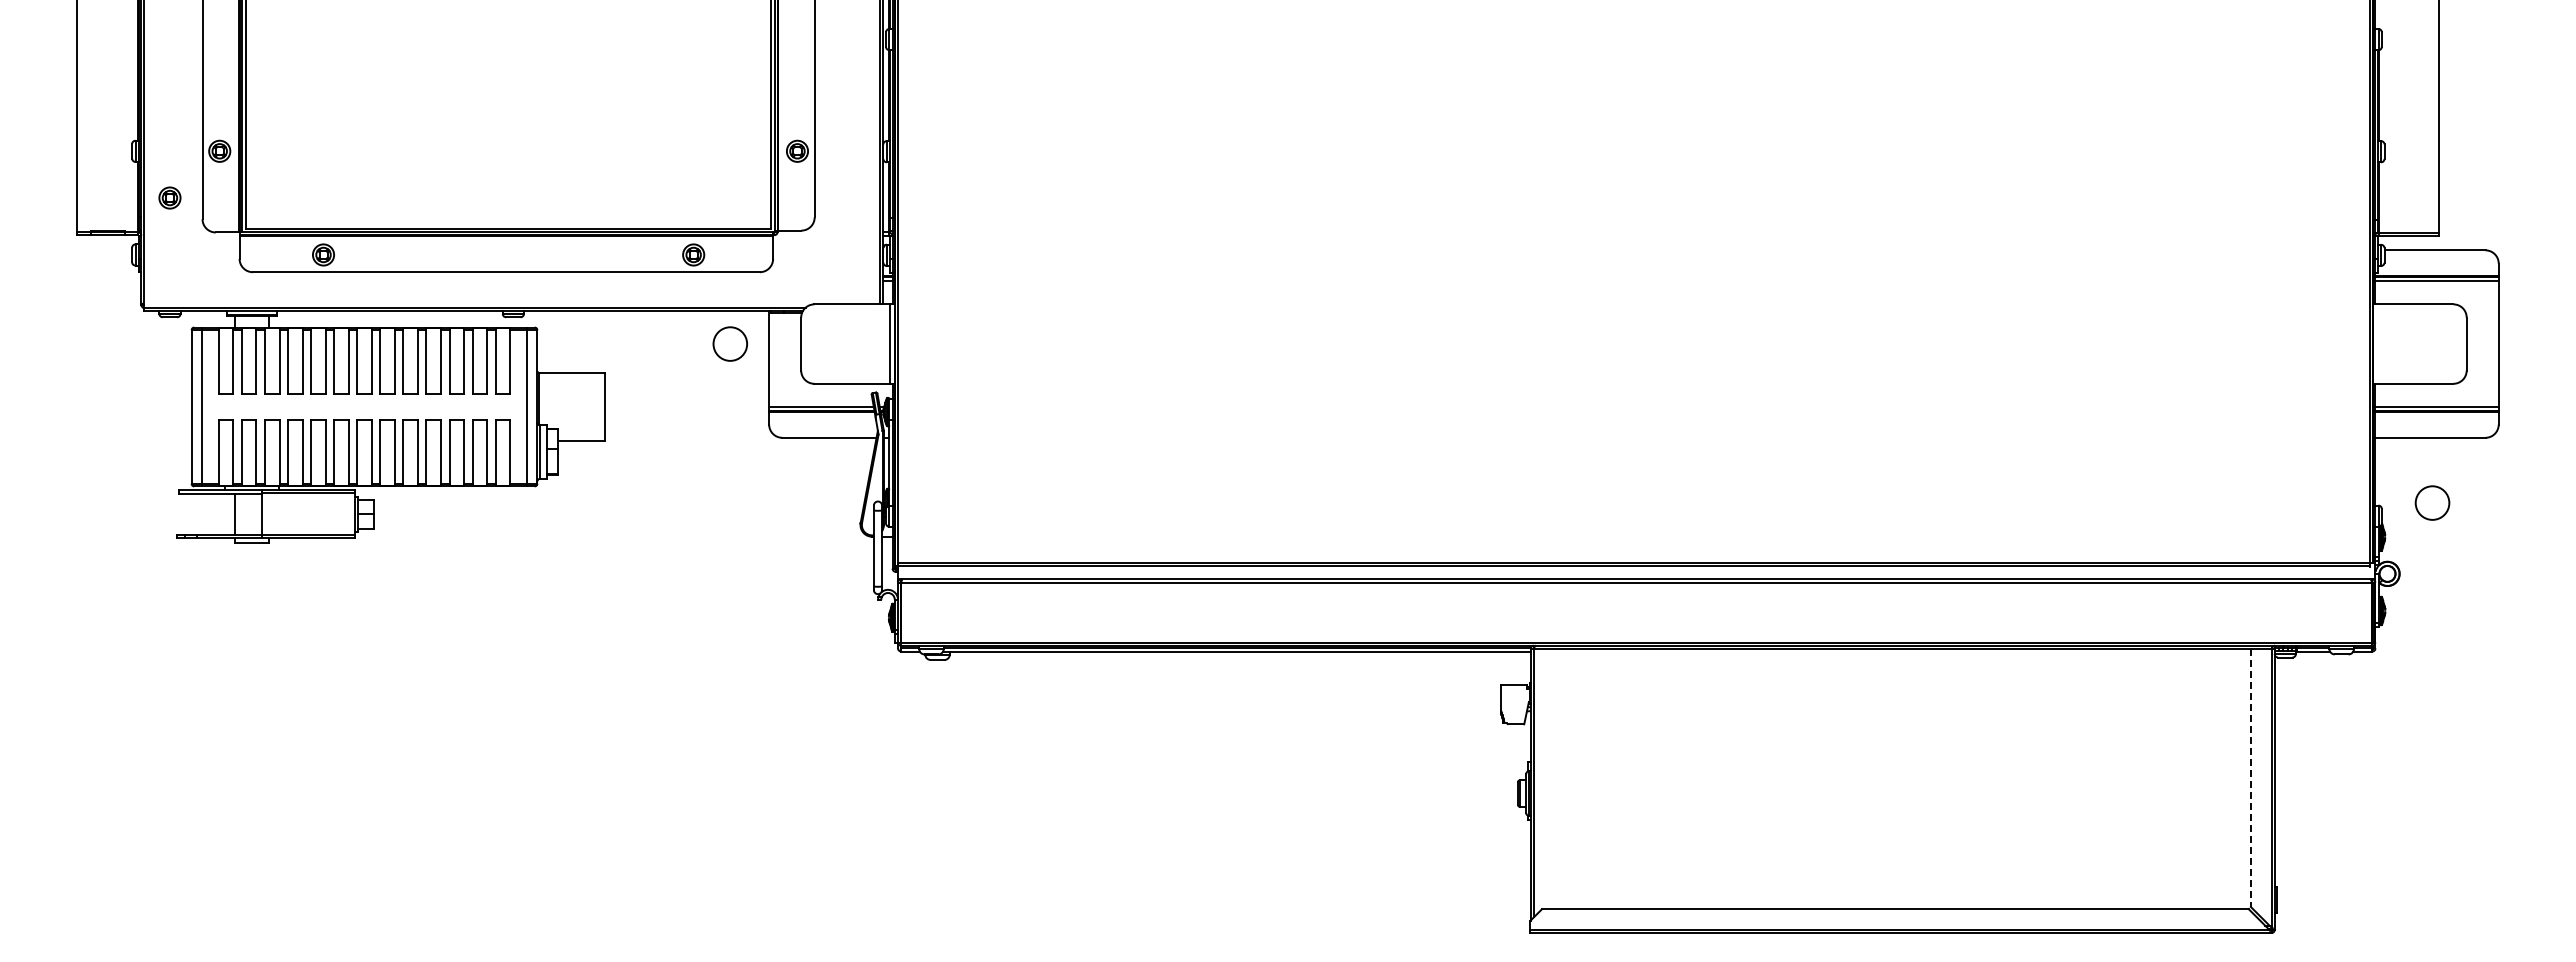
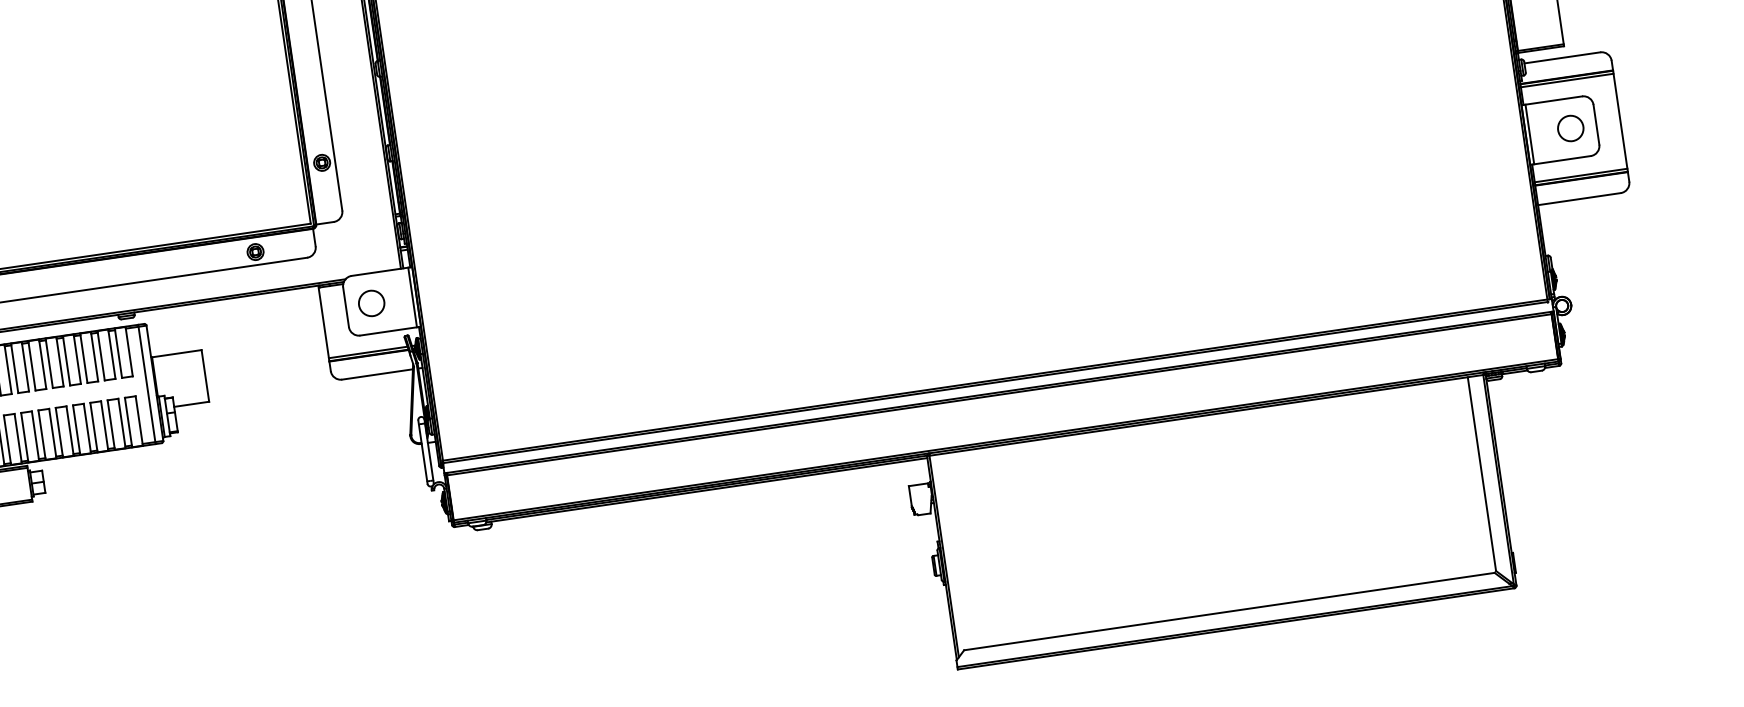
circle: (729, 343) -> (370, 303), moved
line: (2378, 343) -> (1530, 134), added
circle: (2432, 502) -> (1570, 128), moved
line: (2250, 778) -> (1481, 474), dashed -> solid

